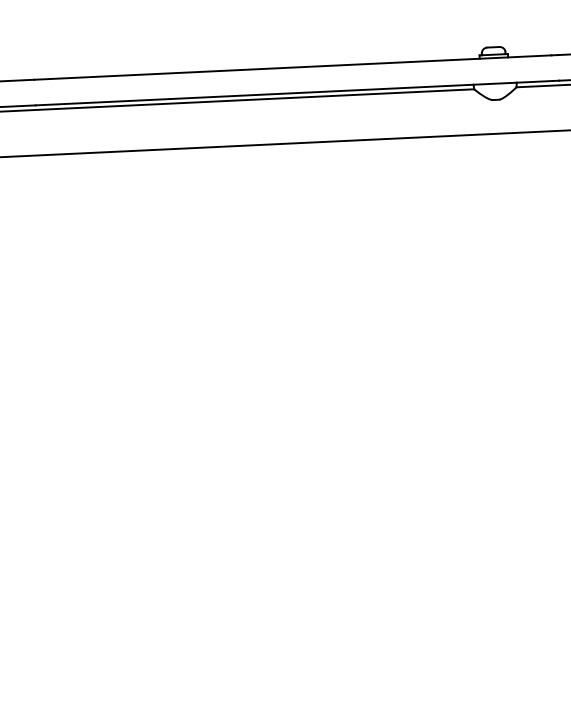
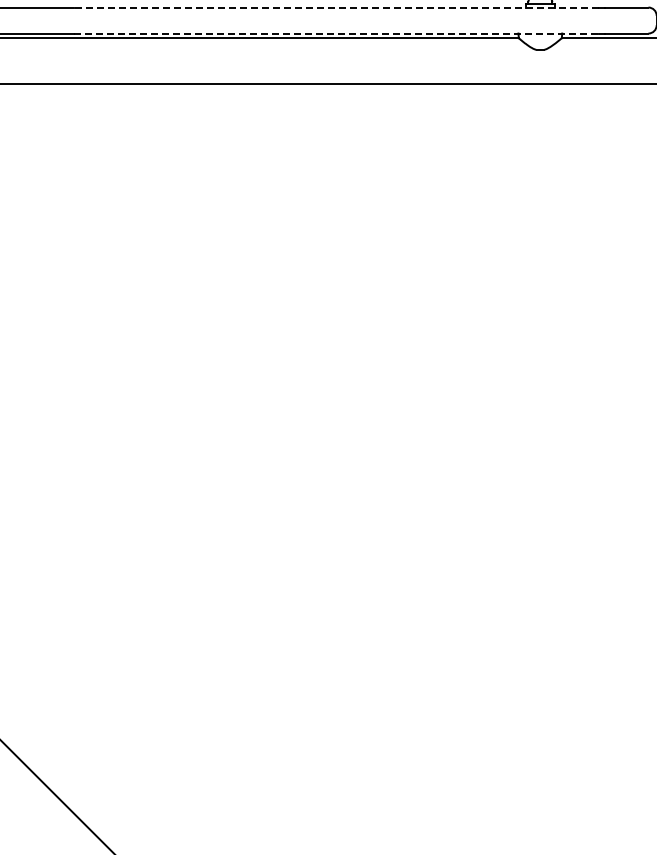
line: (292, 67) -> (335, 7), solid -> dashed
line: (294, 93) -> (336, 33), solid -> dashed

